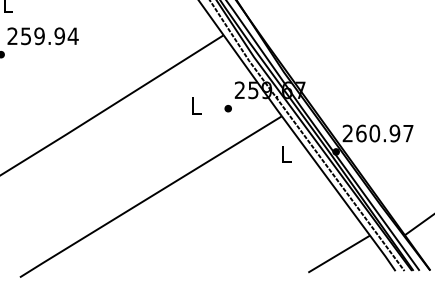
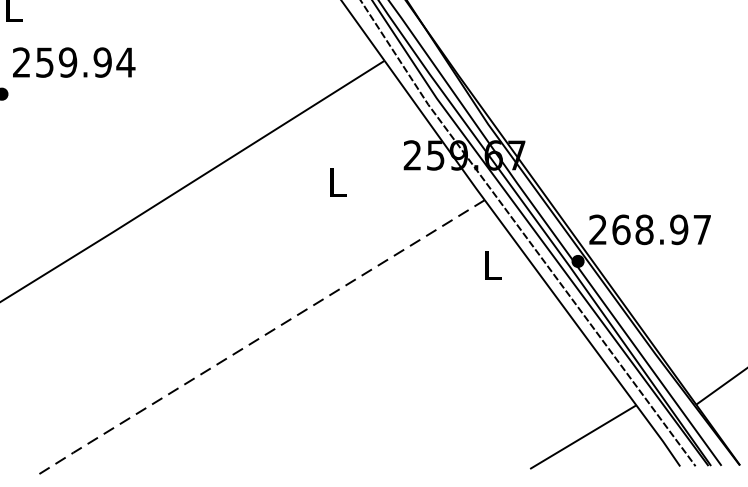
part: (227, 108) -> (391, 186), removed
text: (374, 133) -> (643, 229), 260.97 -> 268.97
line: (149, 197) -> (257, 339), solid -> dashed

